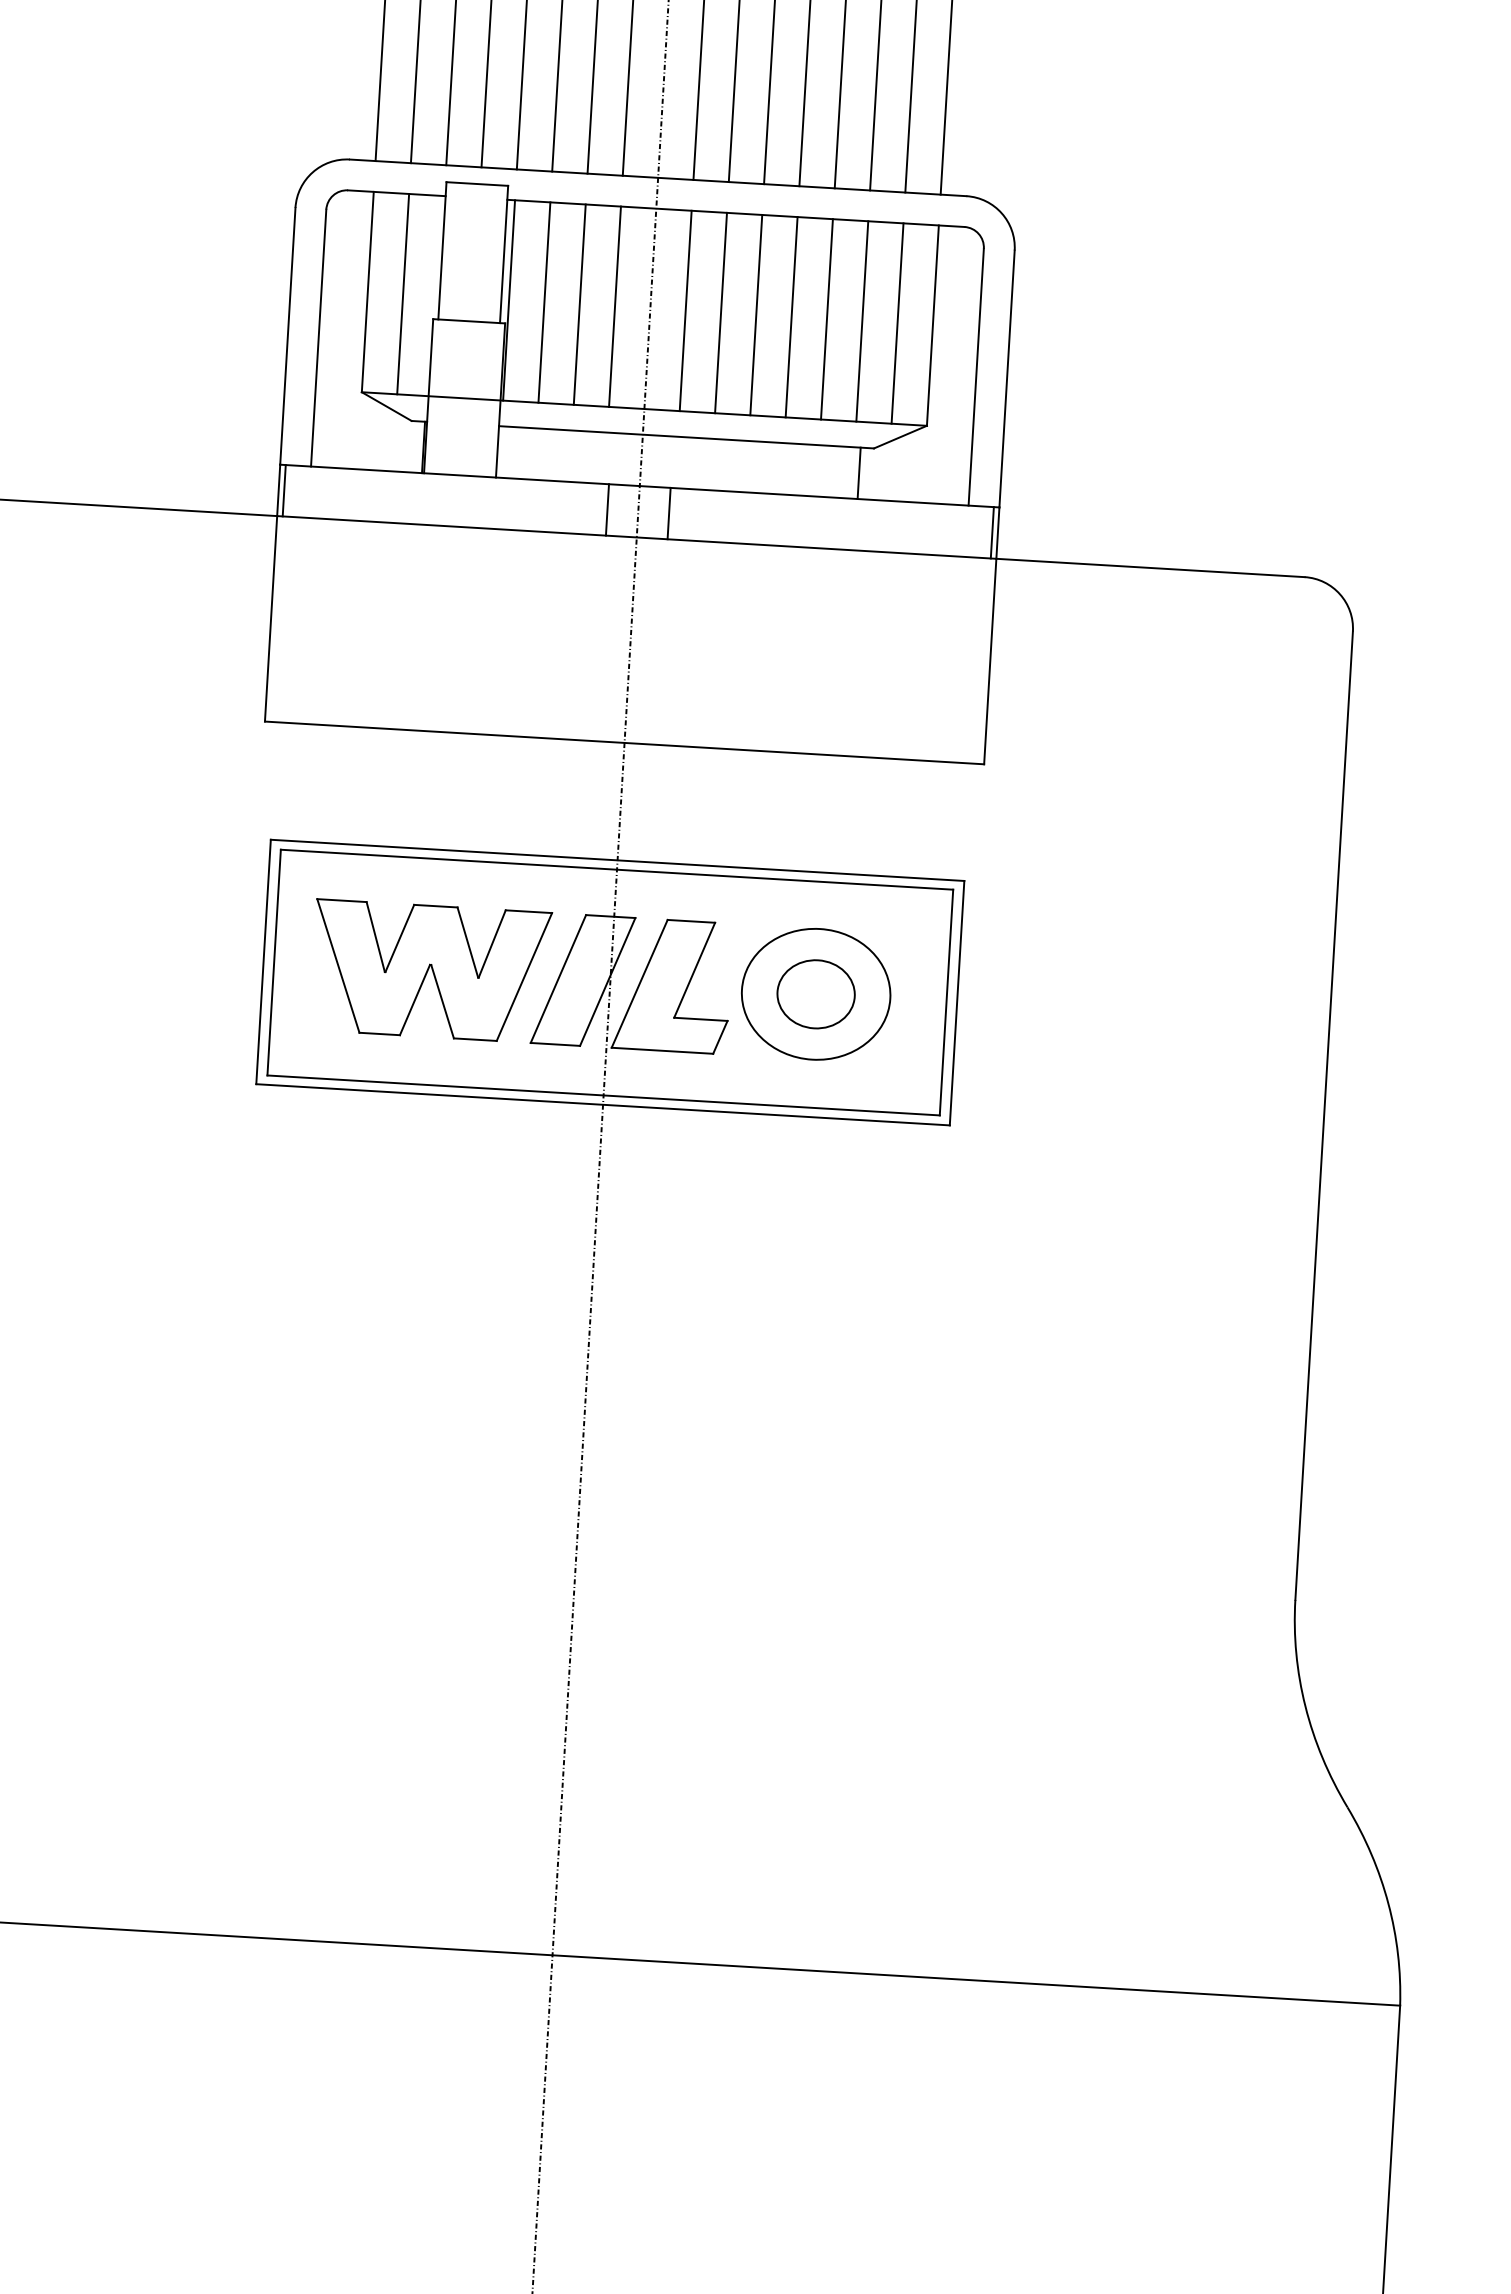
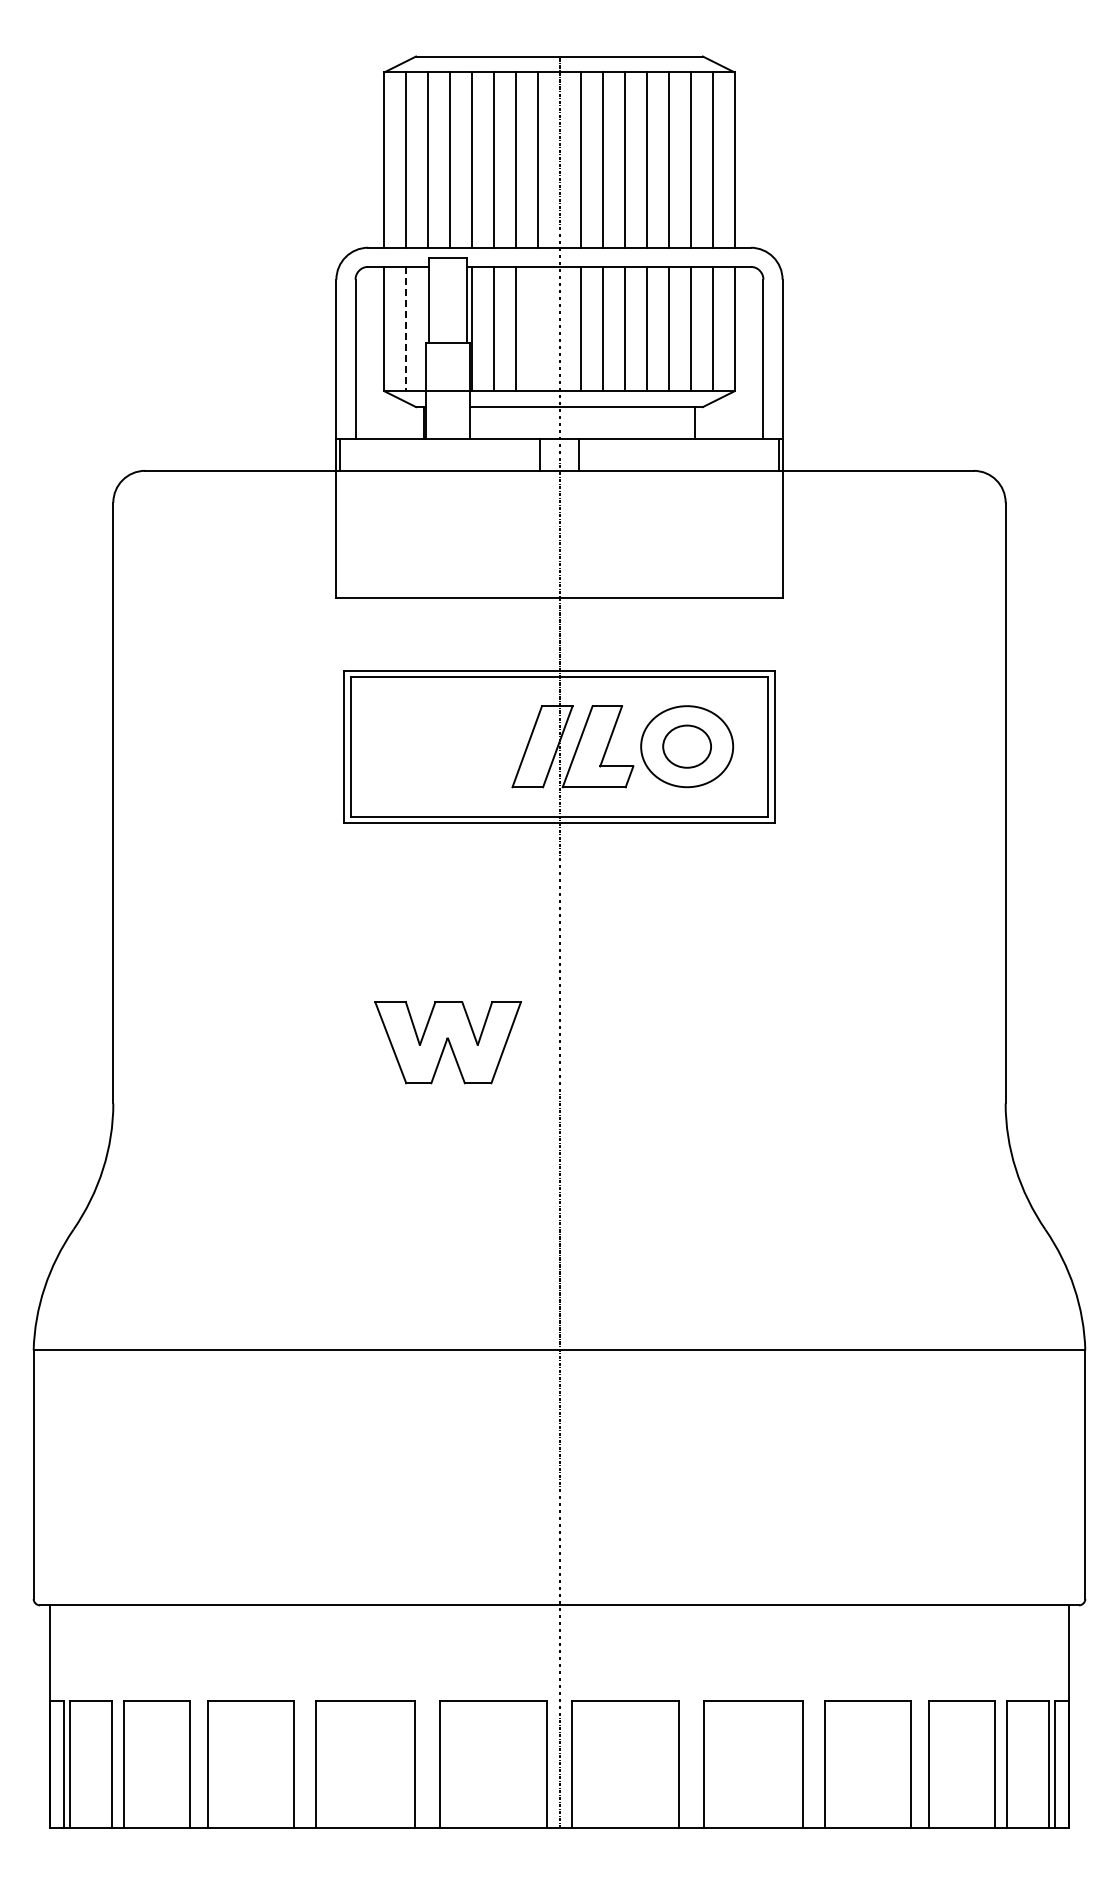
line: (403, 294) -> (406, 329), solid -> dashed
line: (614, 305) -> (537, 328), removed
part: (429, 971) -> (447, 1042), moved

